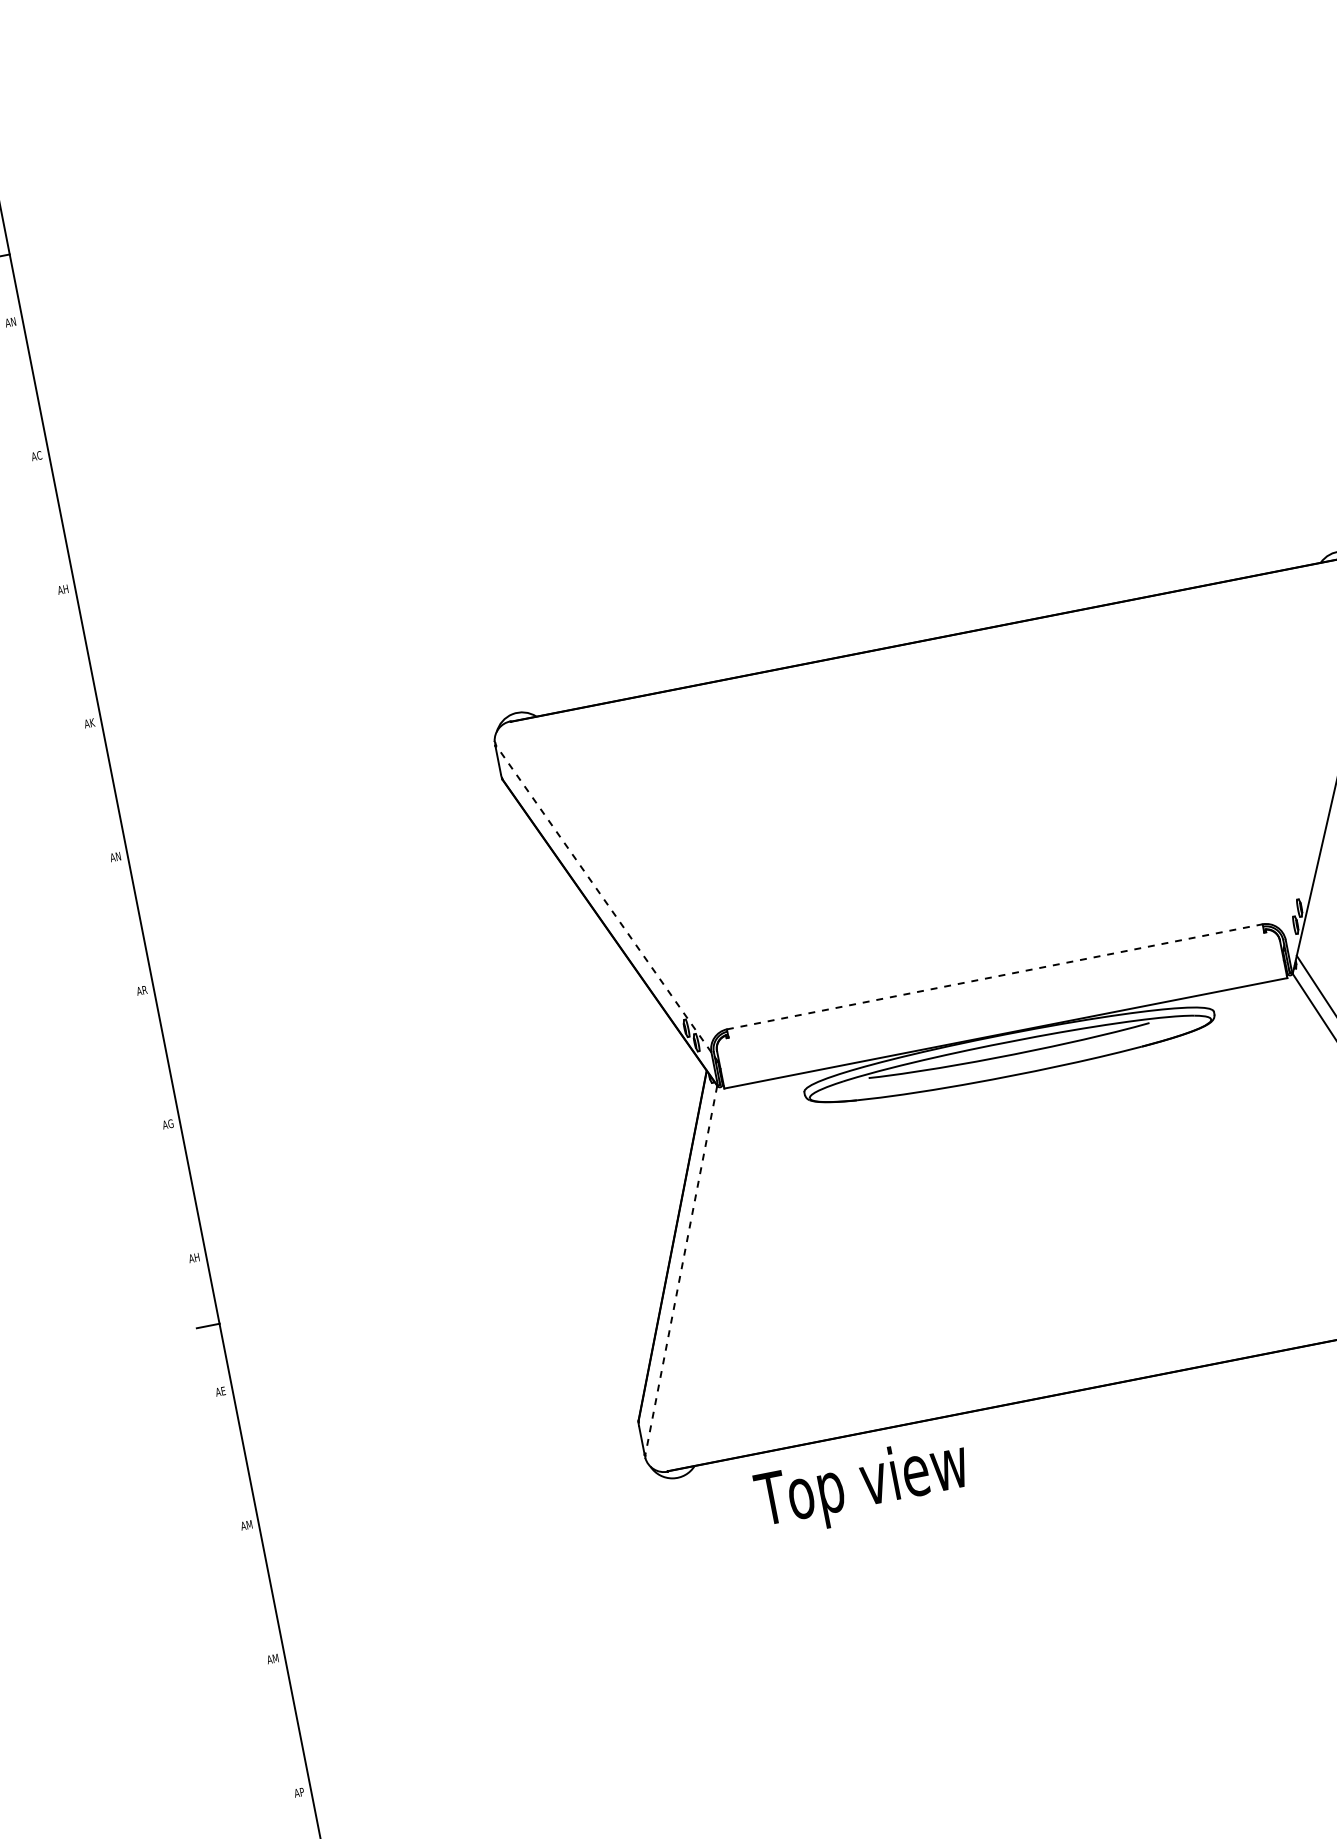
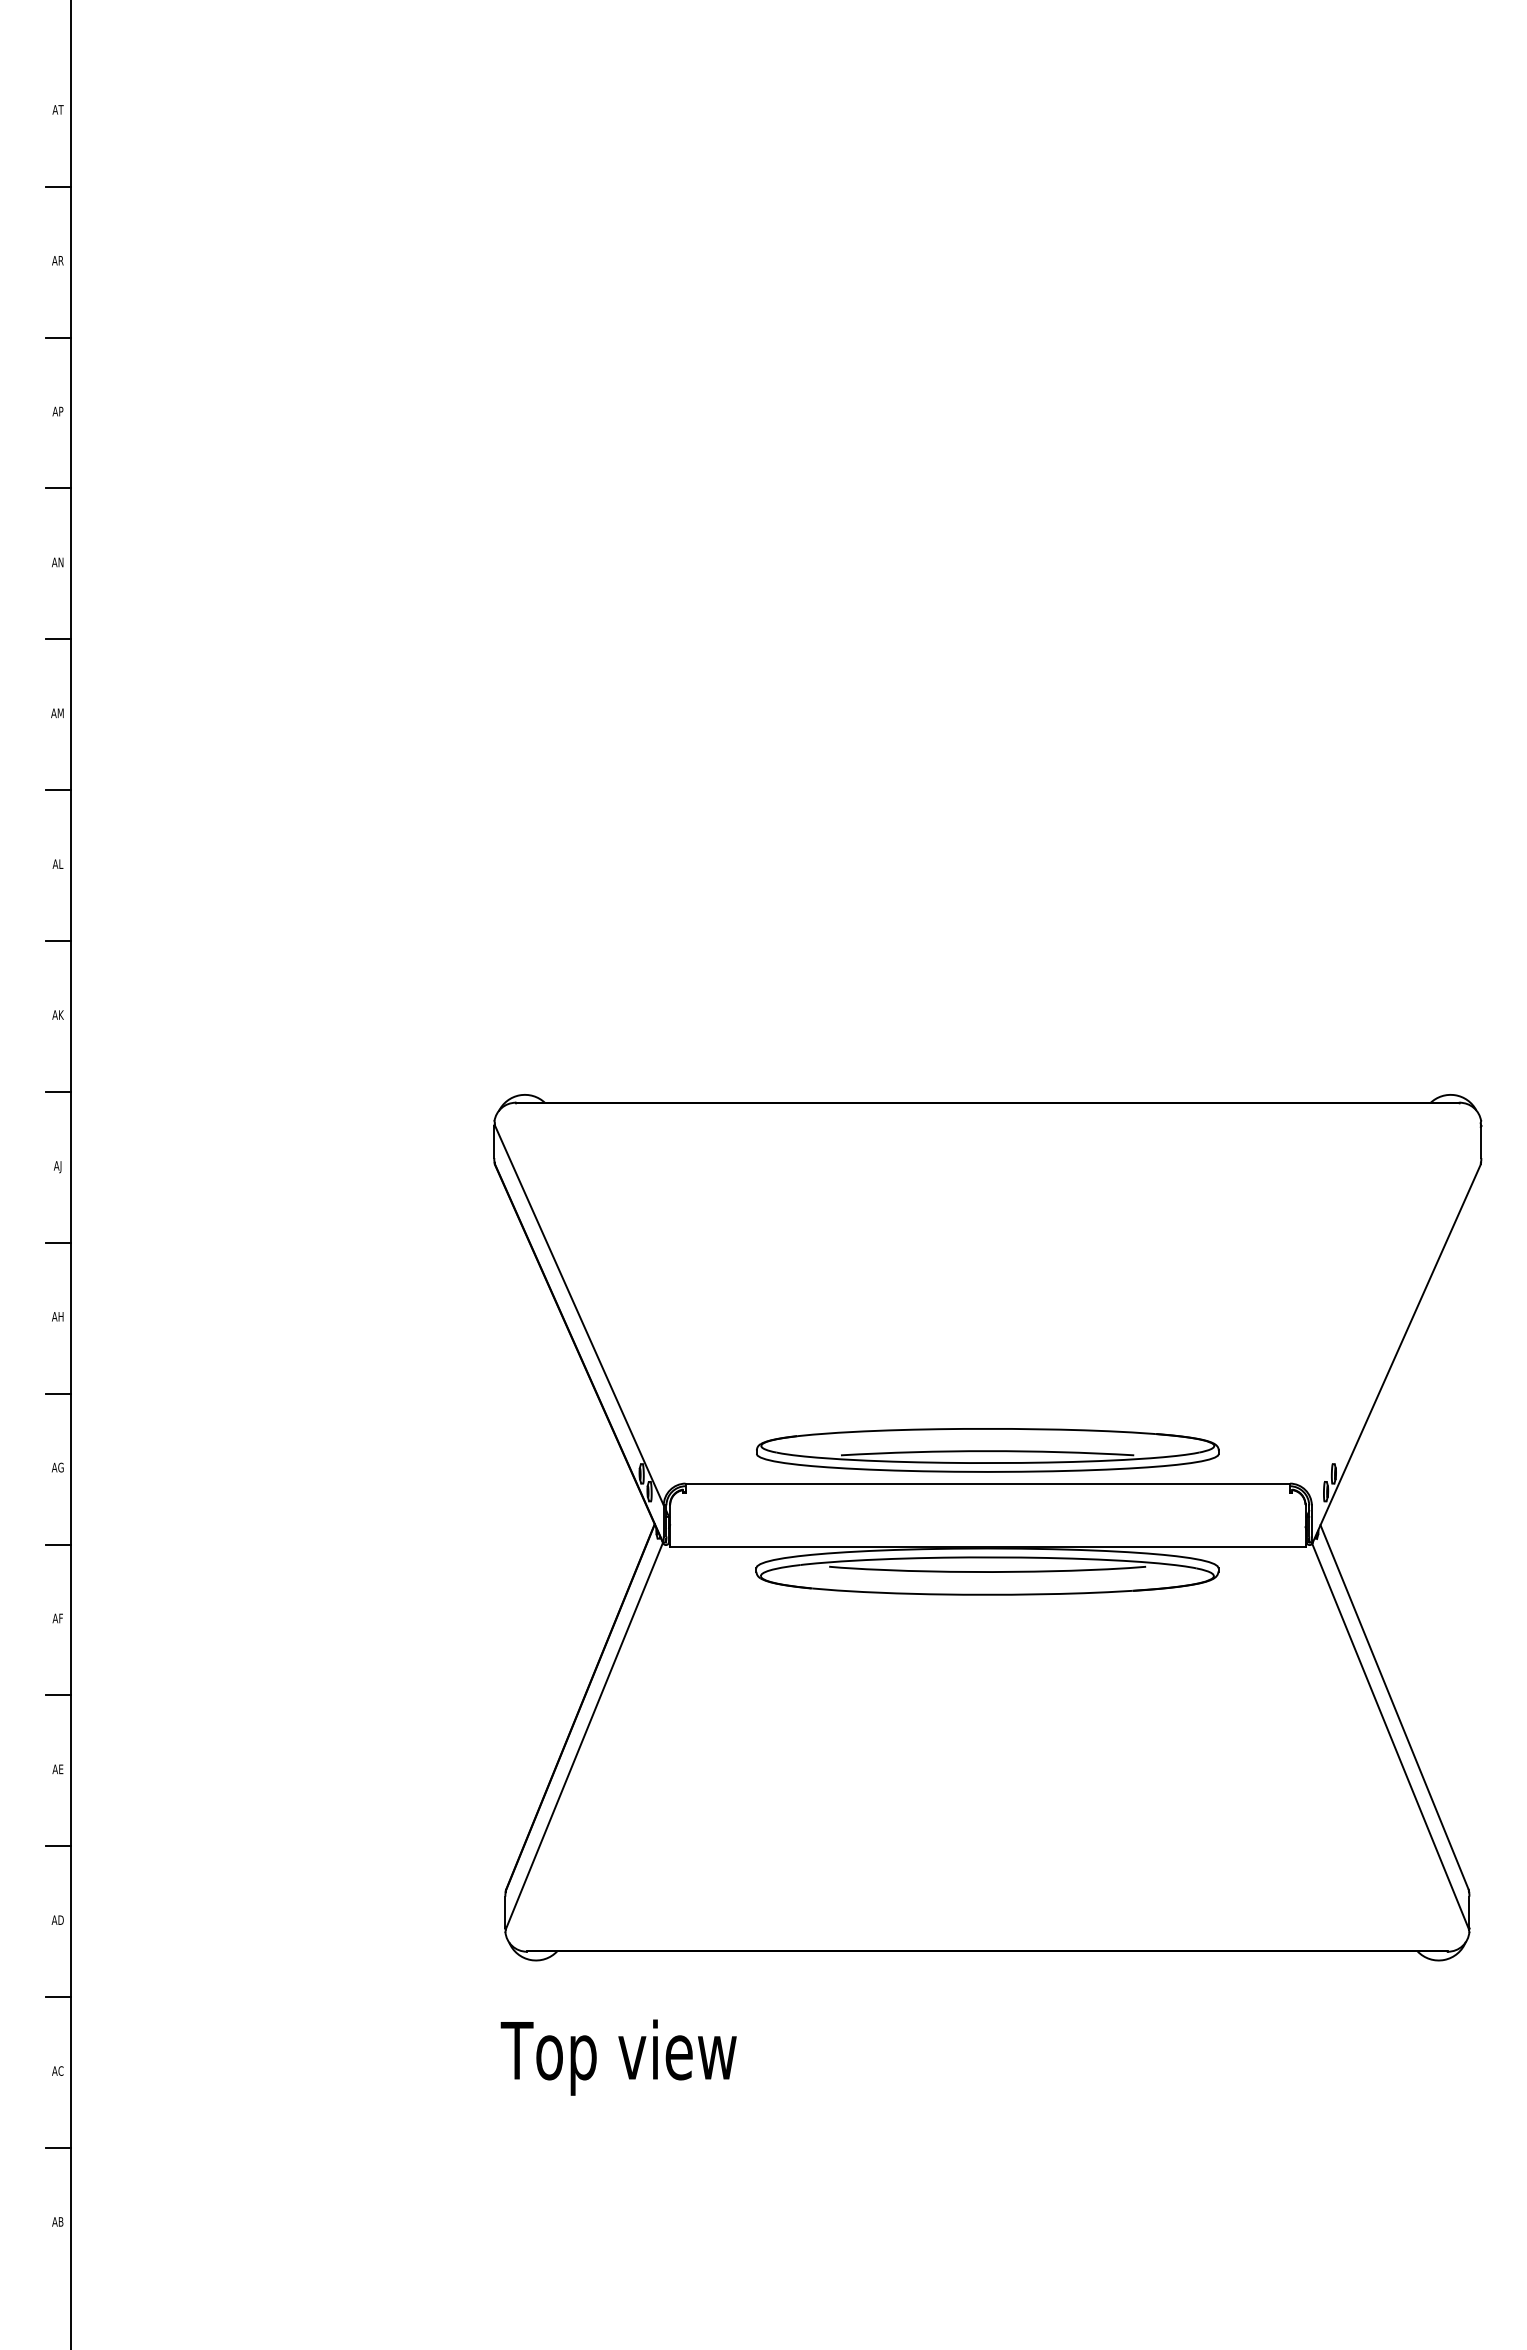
line: (24, 390) -> (58, 639), added
text: (36, 456) -> (57, 713), AC -> AM
line: (50, 524) -> (58, 790), added
text: (62, 589) -> (57, 863), AH -> AL
line: (77, 658) -> (58, 941), added
line: (103, 790) -> (58, 1091), added
text: (115, 858) -> (57, 1167), AN -> AJ
line: (603, 898) -> (579, 1314), dashed -> solid
line: (129, 924) -> (58, 1242), added
part: (988, 947) -> (987, 1450), added
line: (995, 976) -> (988, 1483), dashed -> solid
text: (141, 990) -> (57, 1316), AR -> AH
line: (155, 1058) -> (58, 1393), added
line: (181, 1192) -> (58, 1544), added
text: (193, 1258) -> (57, 1618), AH -> AF
line: (681, 1271) -> (584, 1736), dashed -> solid
line: (234, 1459) -> (58, 1846), added
text: (862, 1486) -> (618, 2057), moved
text: (246, 1524) -> (57, 1919), AM -> AD
line: (260, 1593) -> (58, 1997), added
text: (272, 1658) -> (57, 2070), AM -> AC
line: (286, 1726) -> (58, 2147), added
text: (298, 1792) -> (57, 2221), AP -> AB

